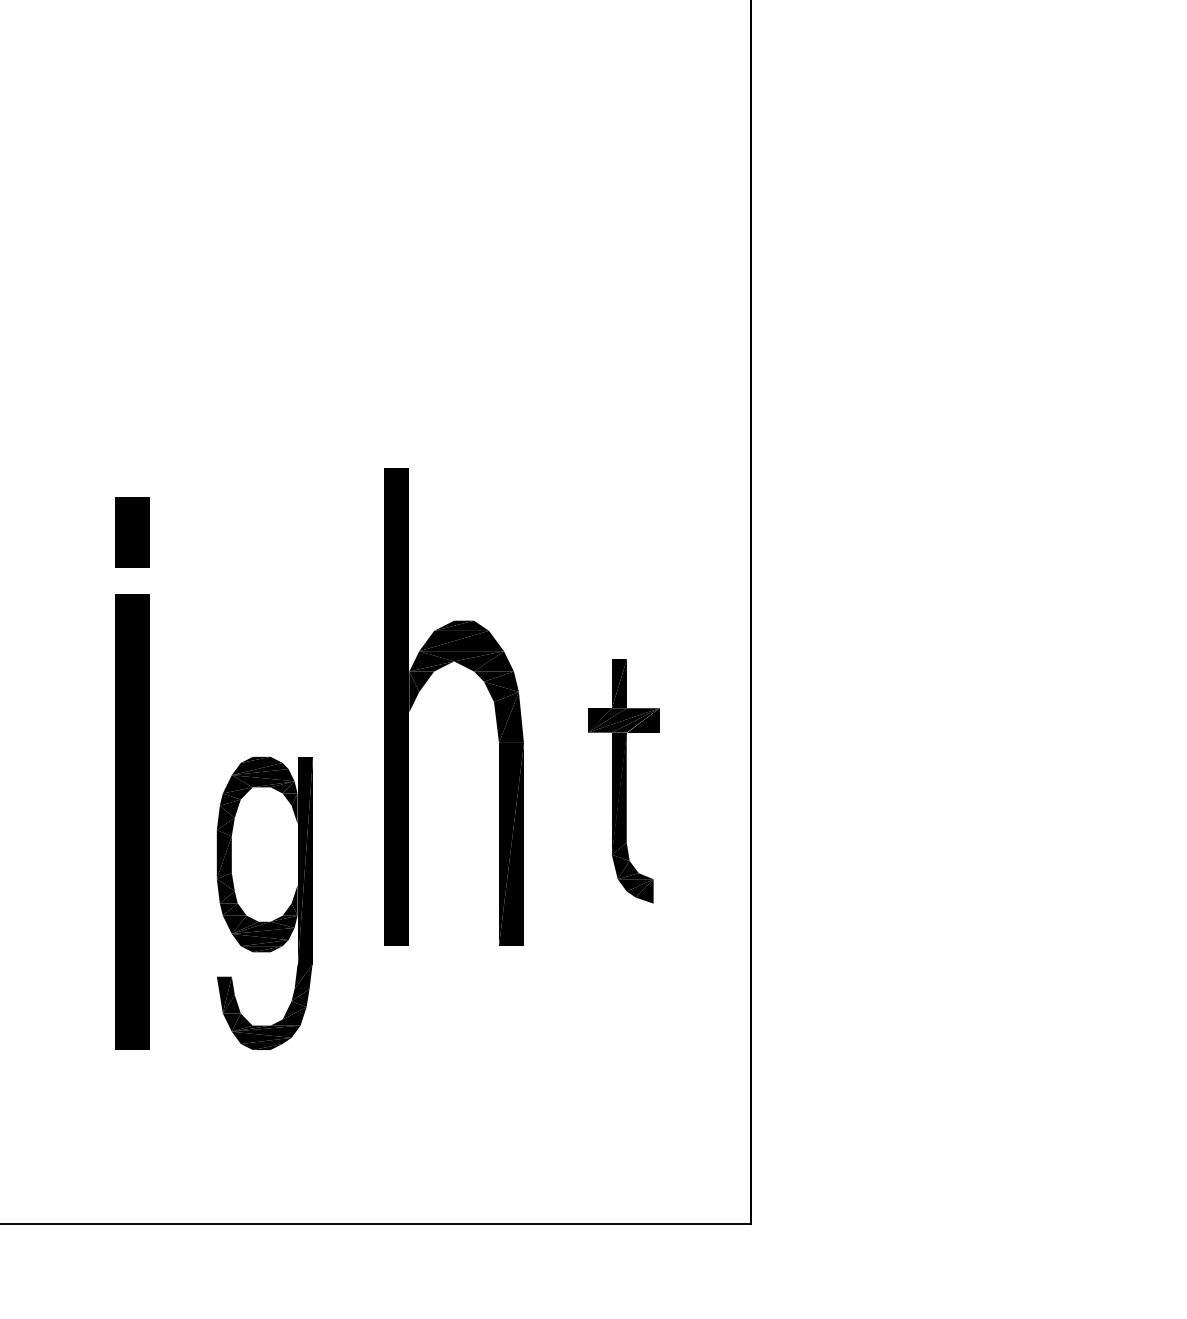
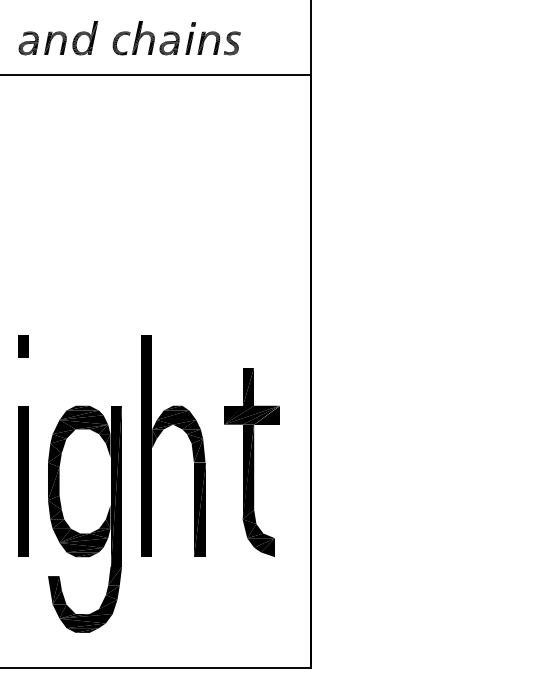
part: (132, 531) -> (23, 346), size x0.71
part: (487, 688) -> (188, 437), moved
part: (622, 781) -> (251, 462), size x1.67
part: (132, 822) -> (23, 481), size x0.71
part: (263, 901) -> (84, 518), size x1.67

